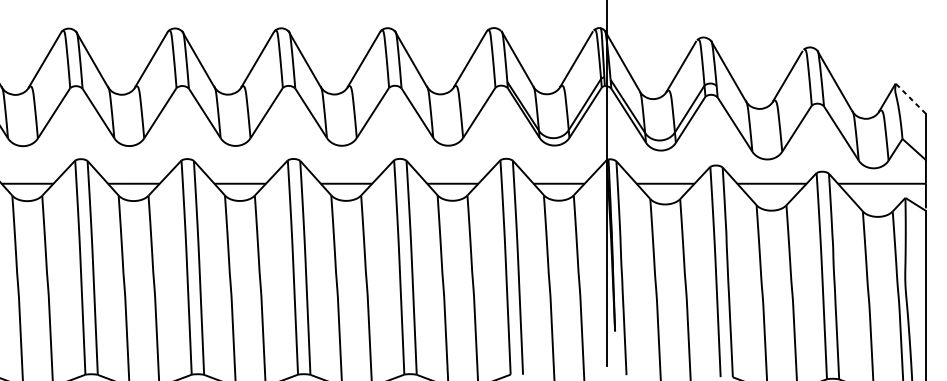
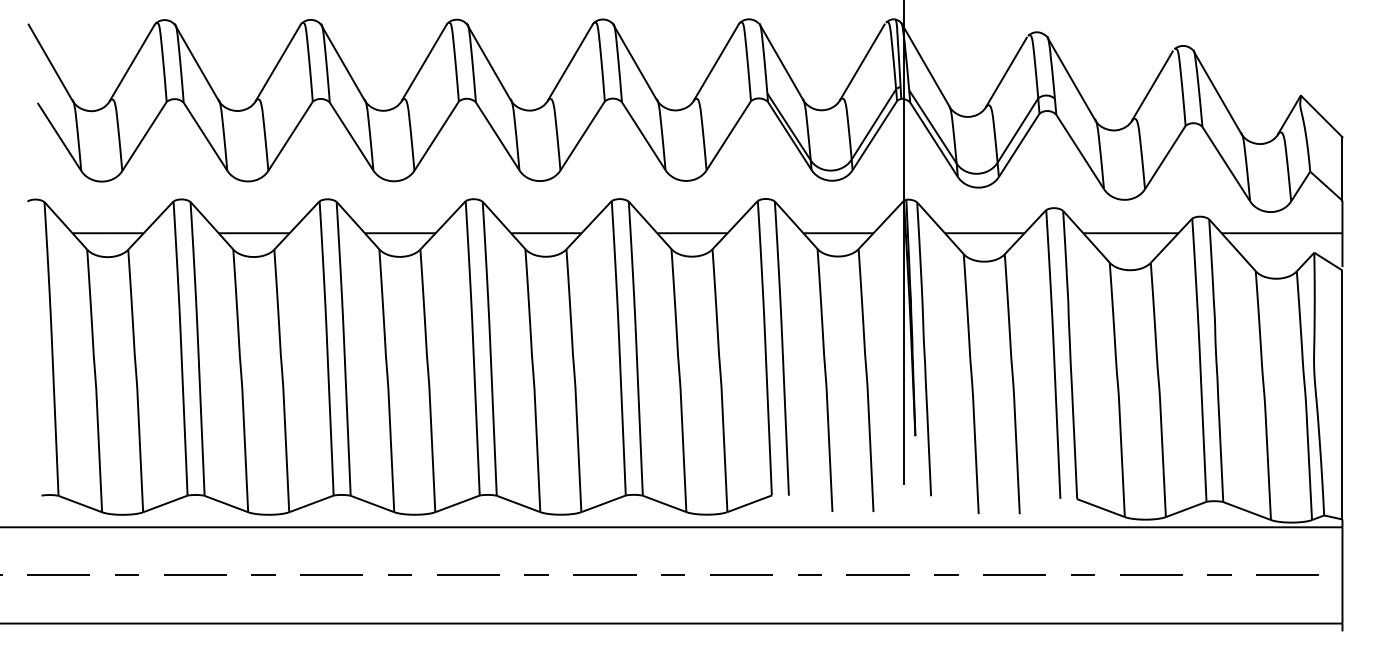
line: (910, 98) -> (1321, 116), dashed -> solid

